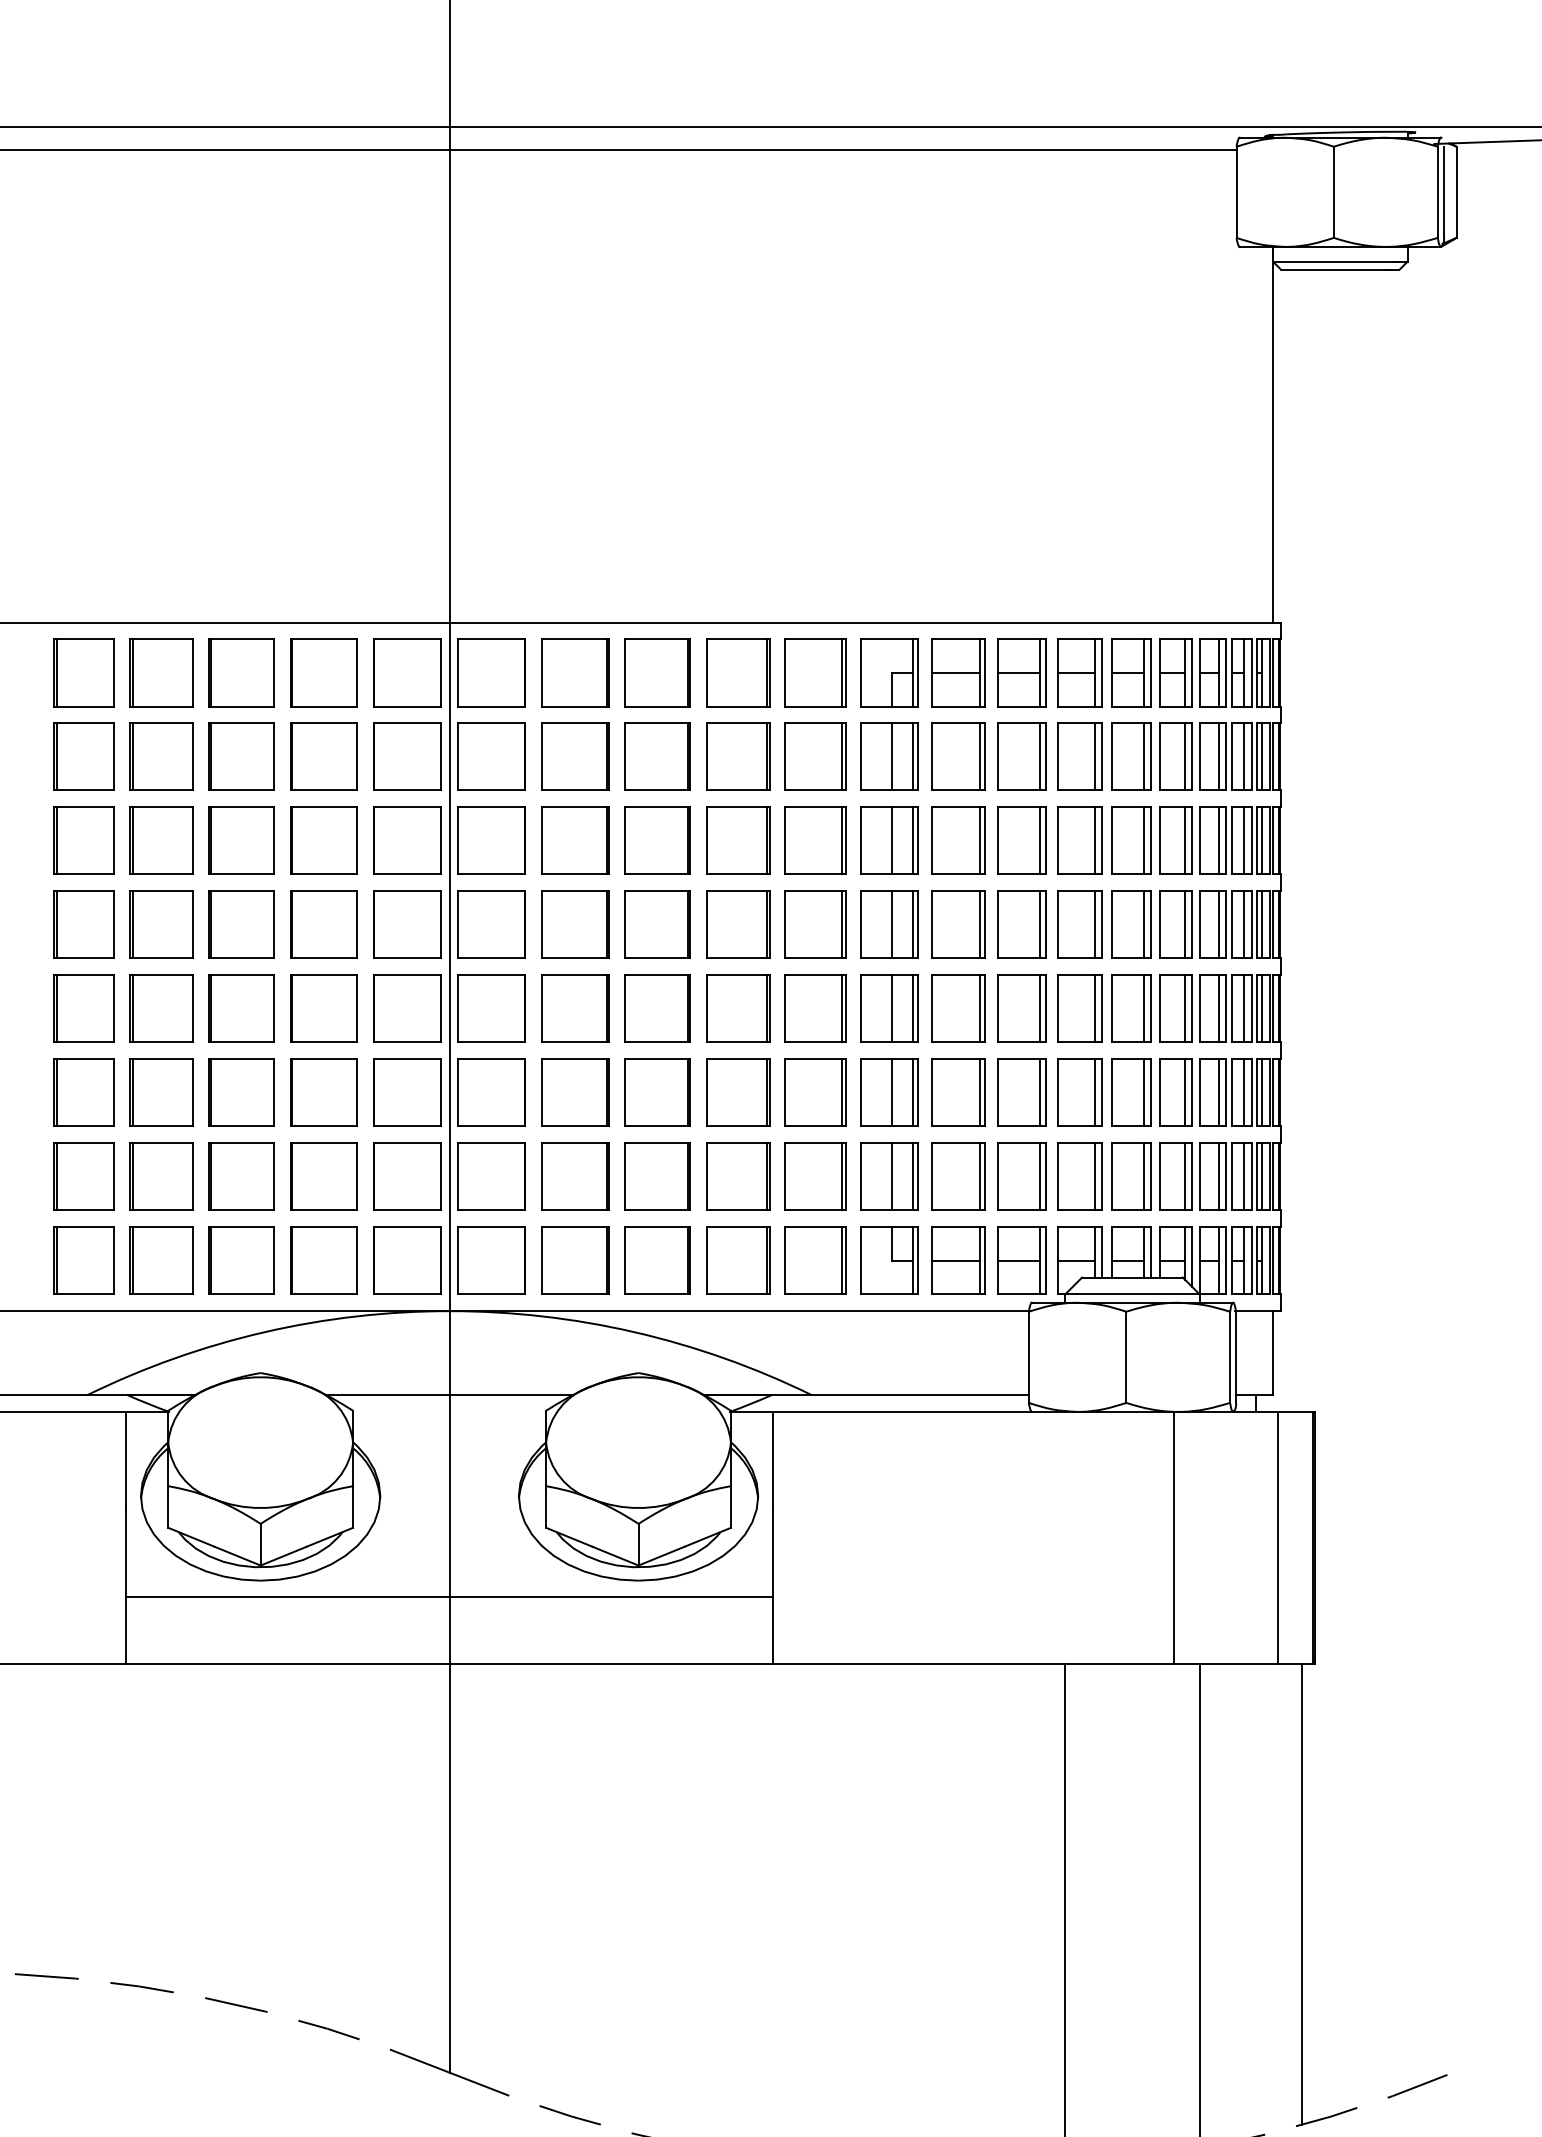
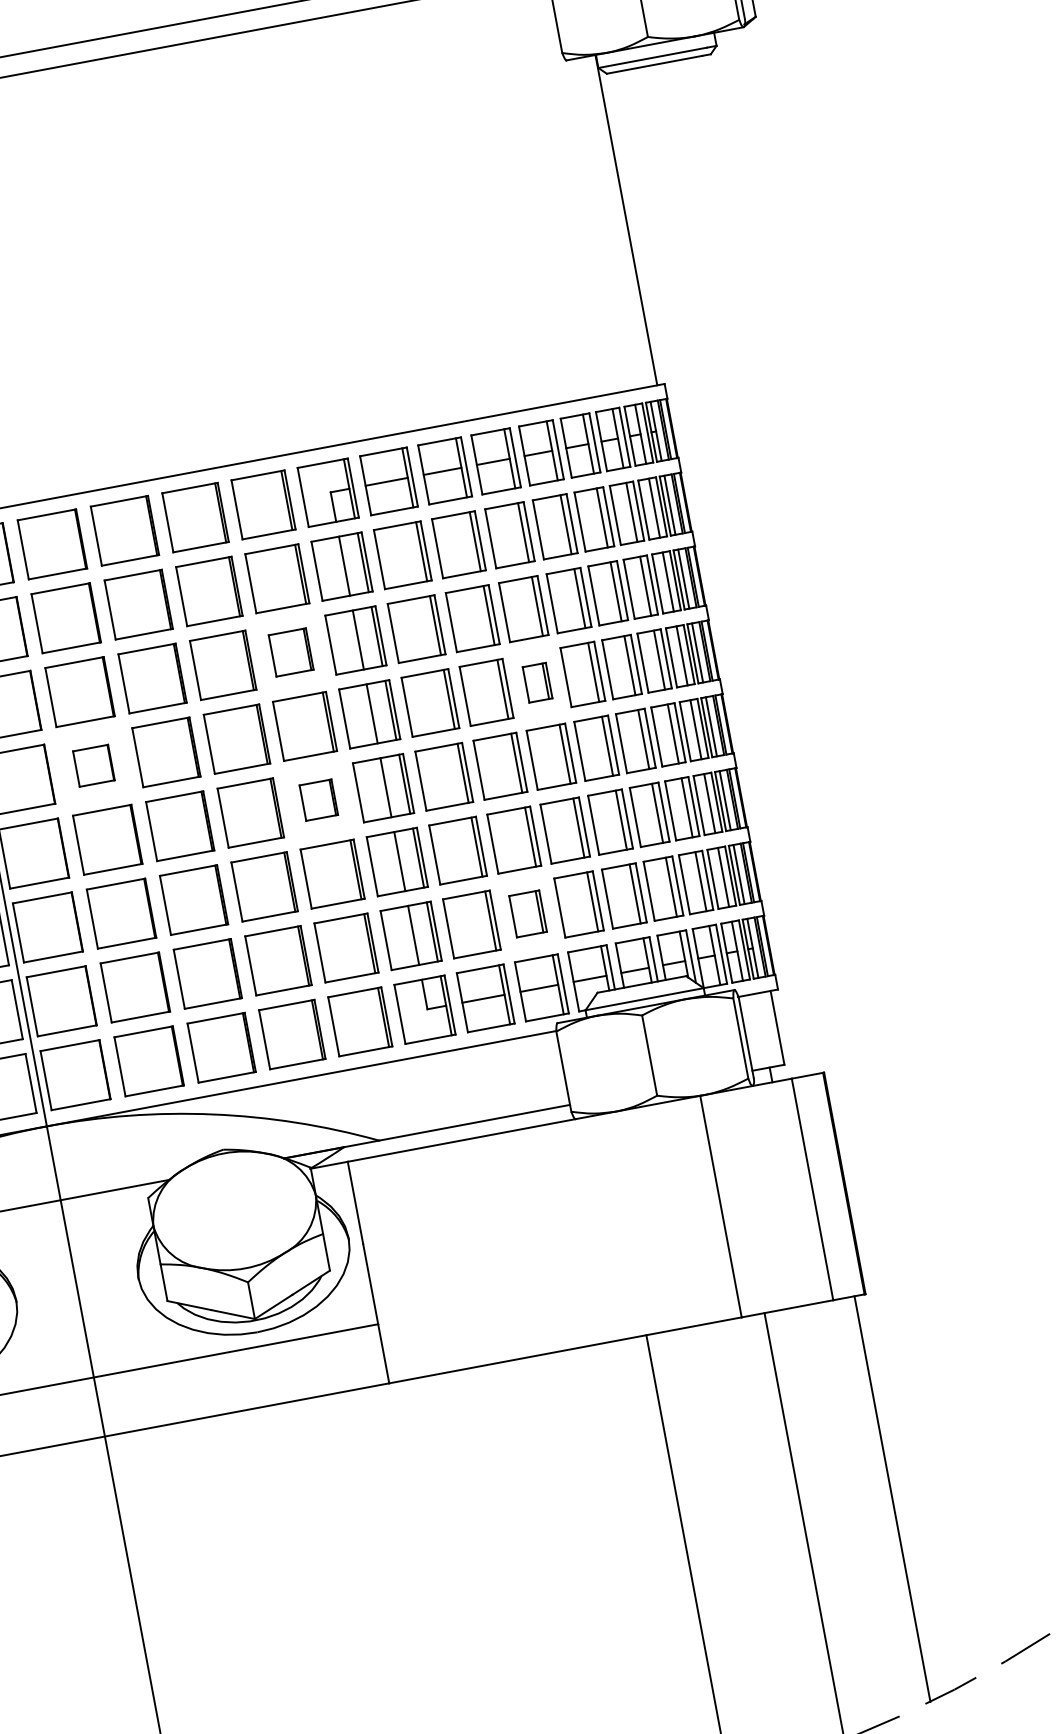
part: (815, 840) -> (291, 652), size x0.7
part: (575, 924) -> (93, 765), size x0.6
part: (1079, 924) -> (537, 682), size x0.6
part: (815, 1008) -> (318, 800), size x0.6
part: (1021, 1176) -> (527, 913), size x0.7

